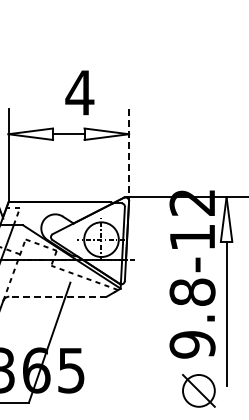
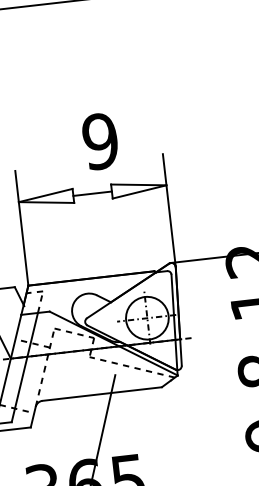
text: (79, 92) -> (99, 141), 4 -> 9
line: (129, 155) -> (169, 211), dashed -> solid
line: (58, 296) -> (102, 393), dashed -> solid

